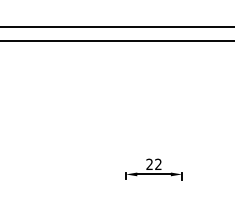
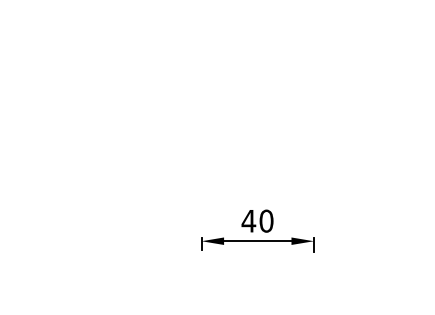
text: (153, 164) -> (256, 221), 22 -> 40

